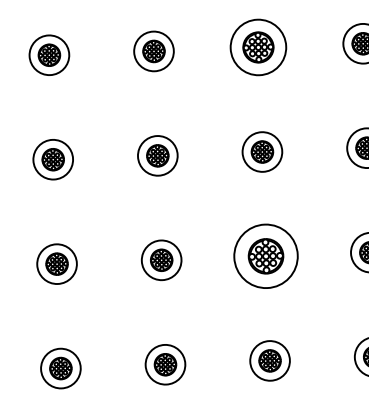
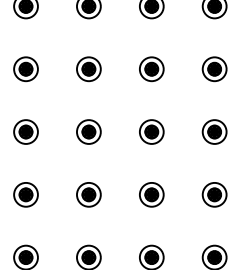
part: (258, 48) -> (151, 69), size x0.71
part: (265, 255) -> (151, 194), size x0.62

